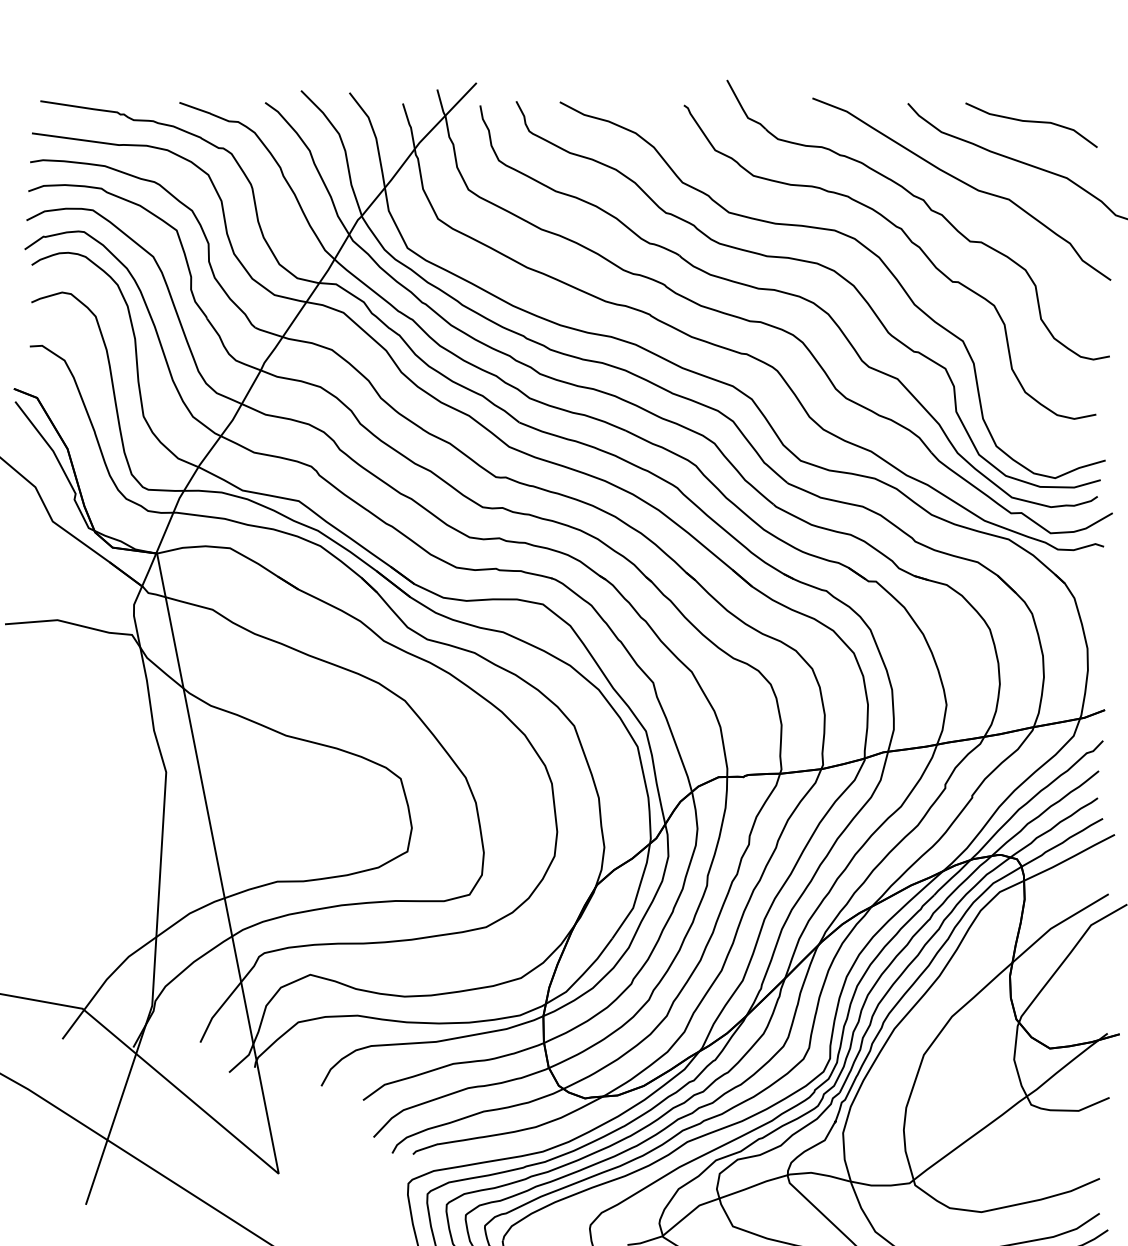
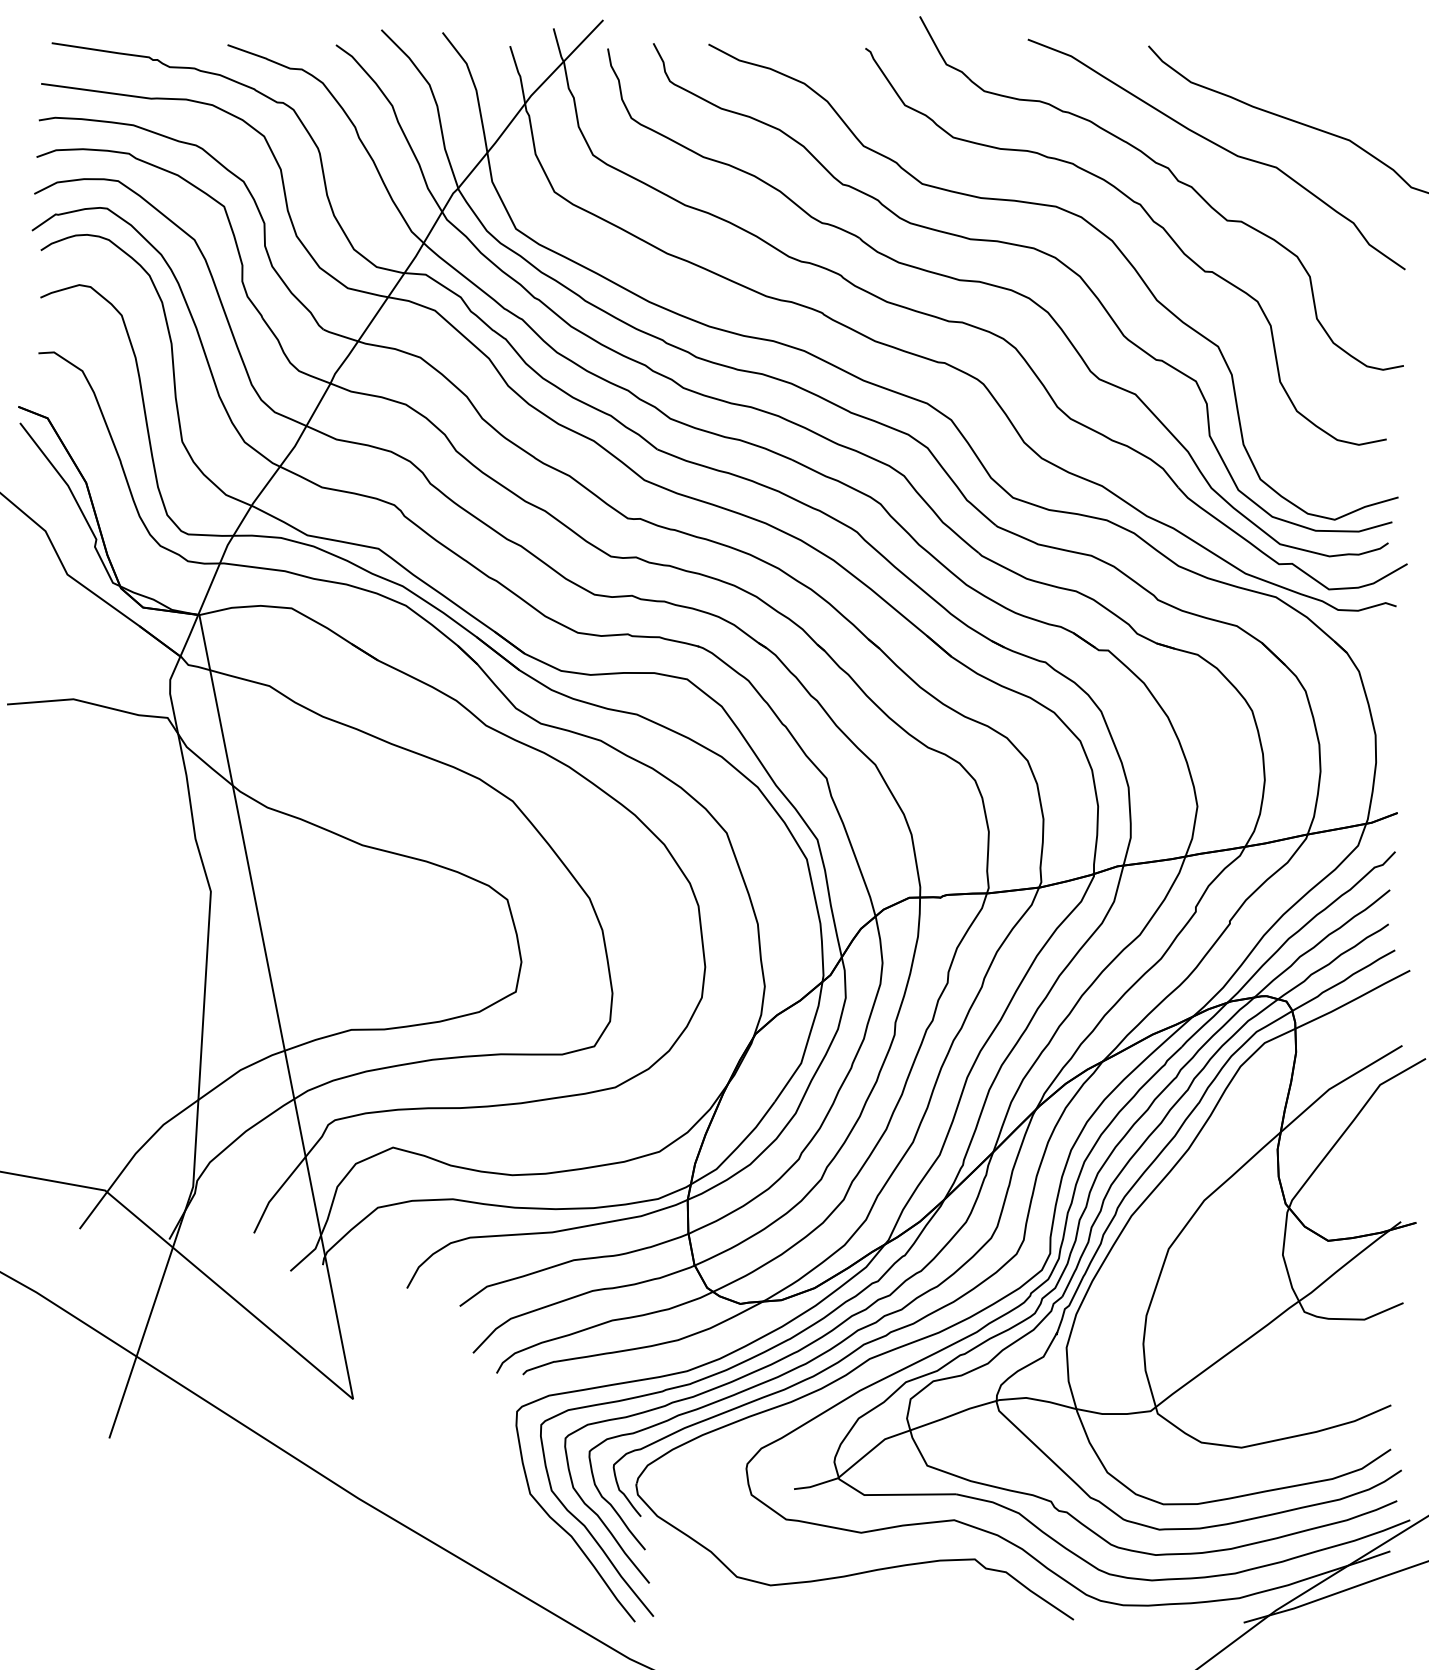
curve: (1031, 122) -> (1304, 69), removed

